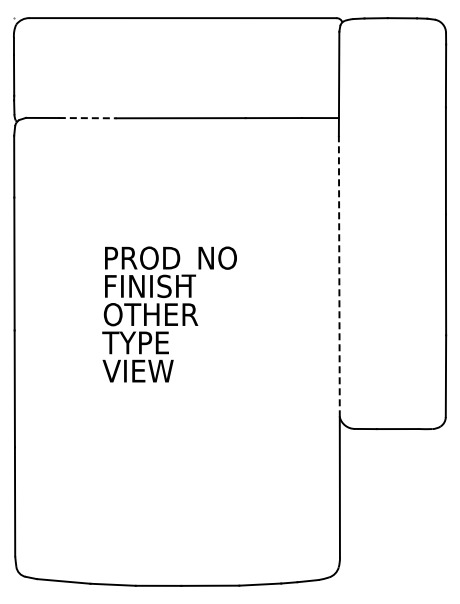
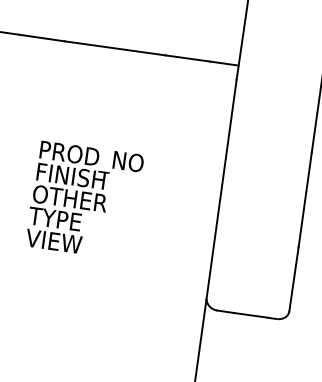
line: (87, 118) -> (42, 38), dashed -> solid
line: (339, 276) -> (221, 189), dashed -> solid

